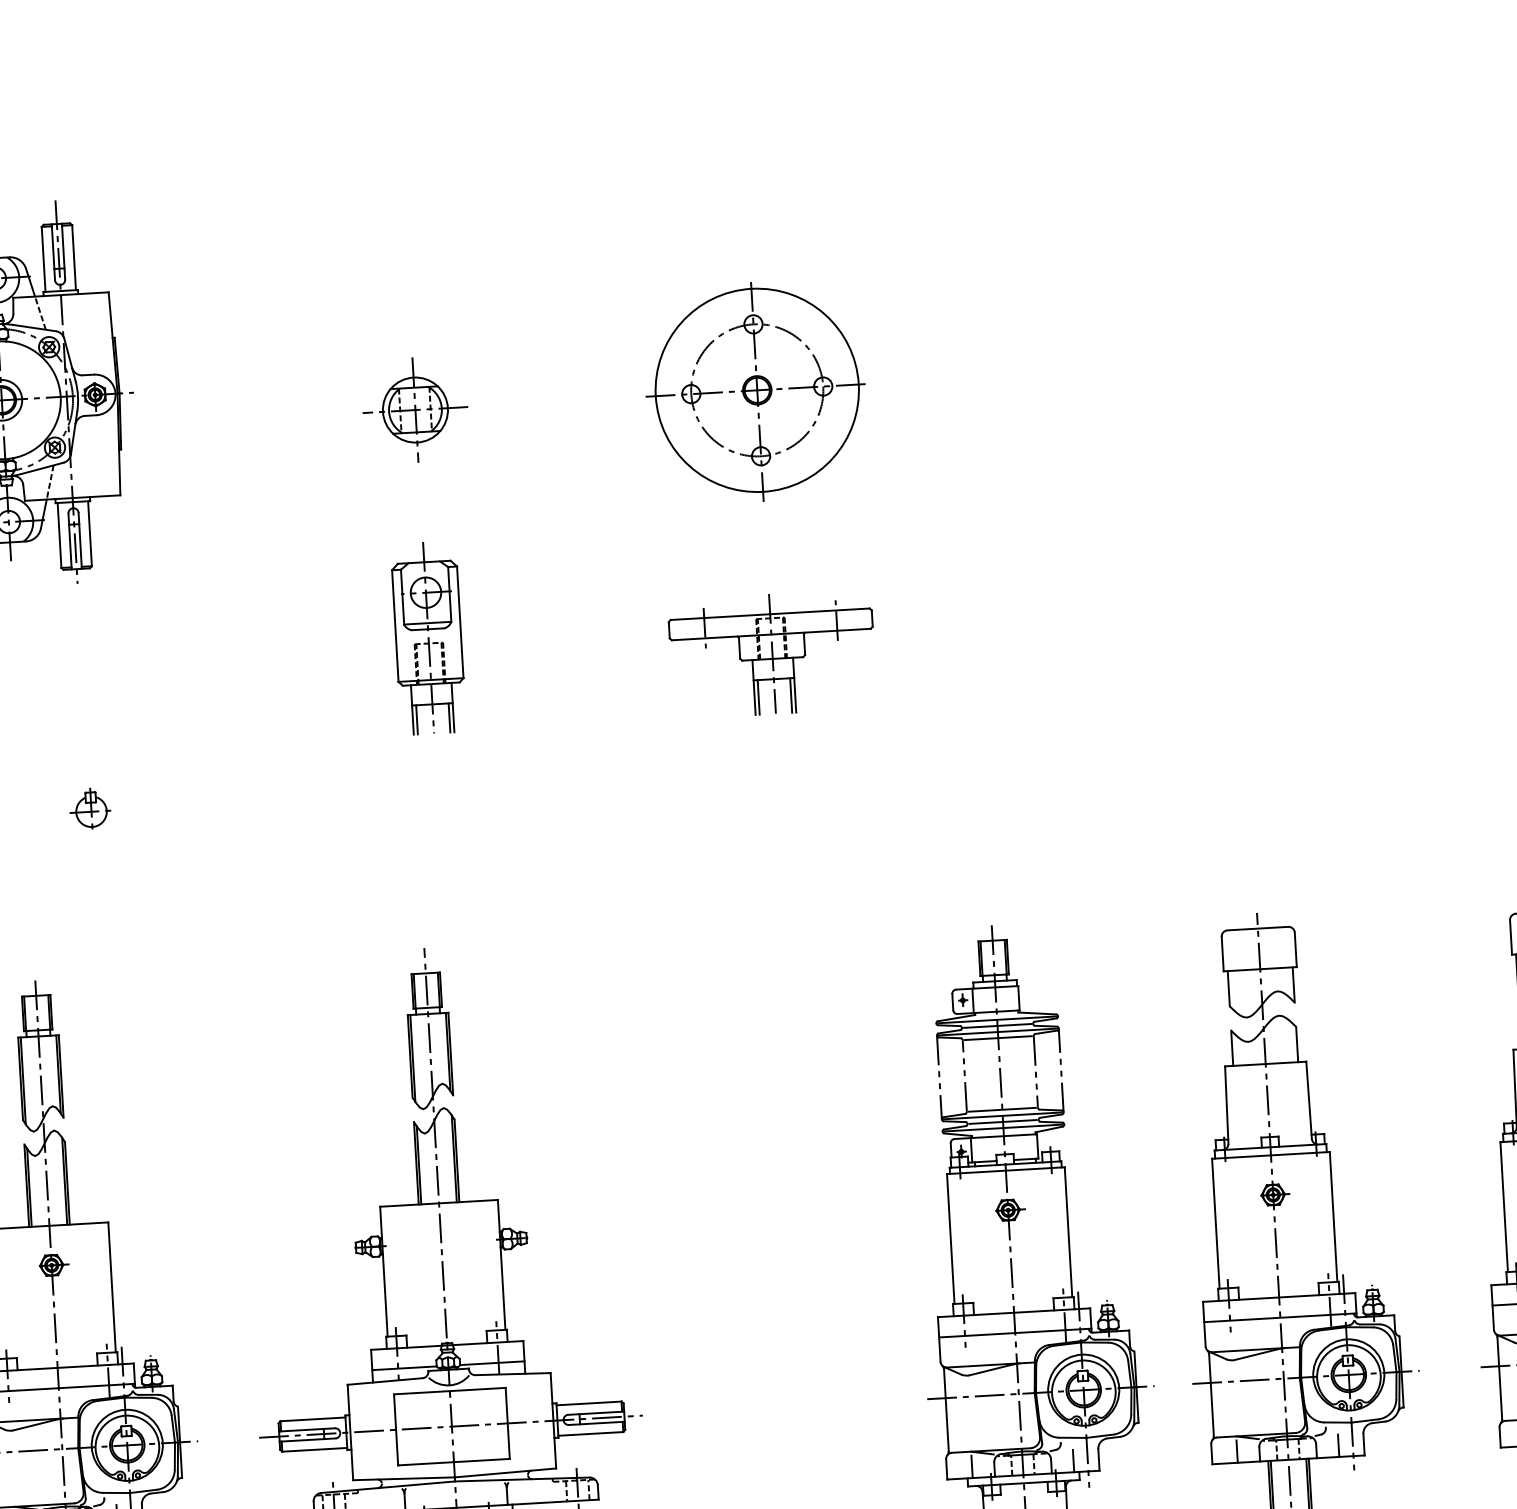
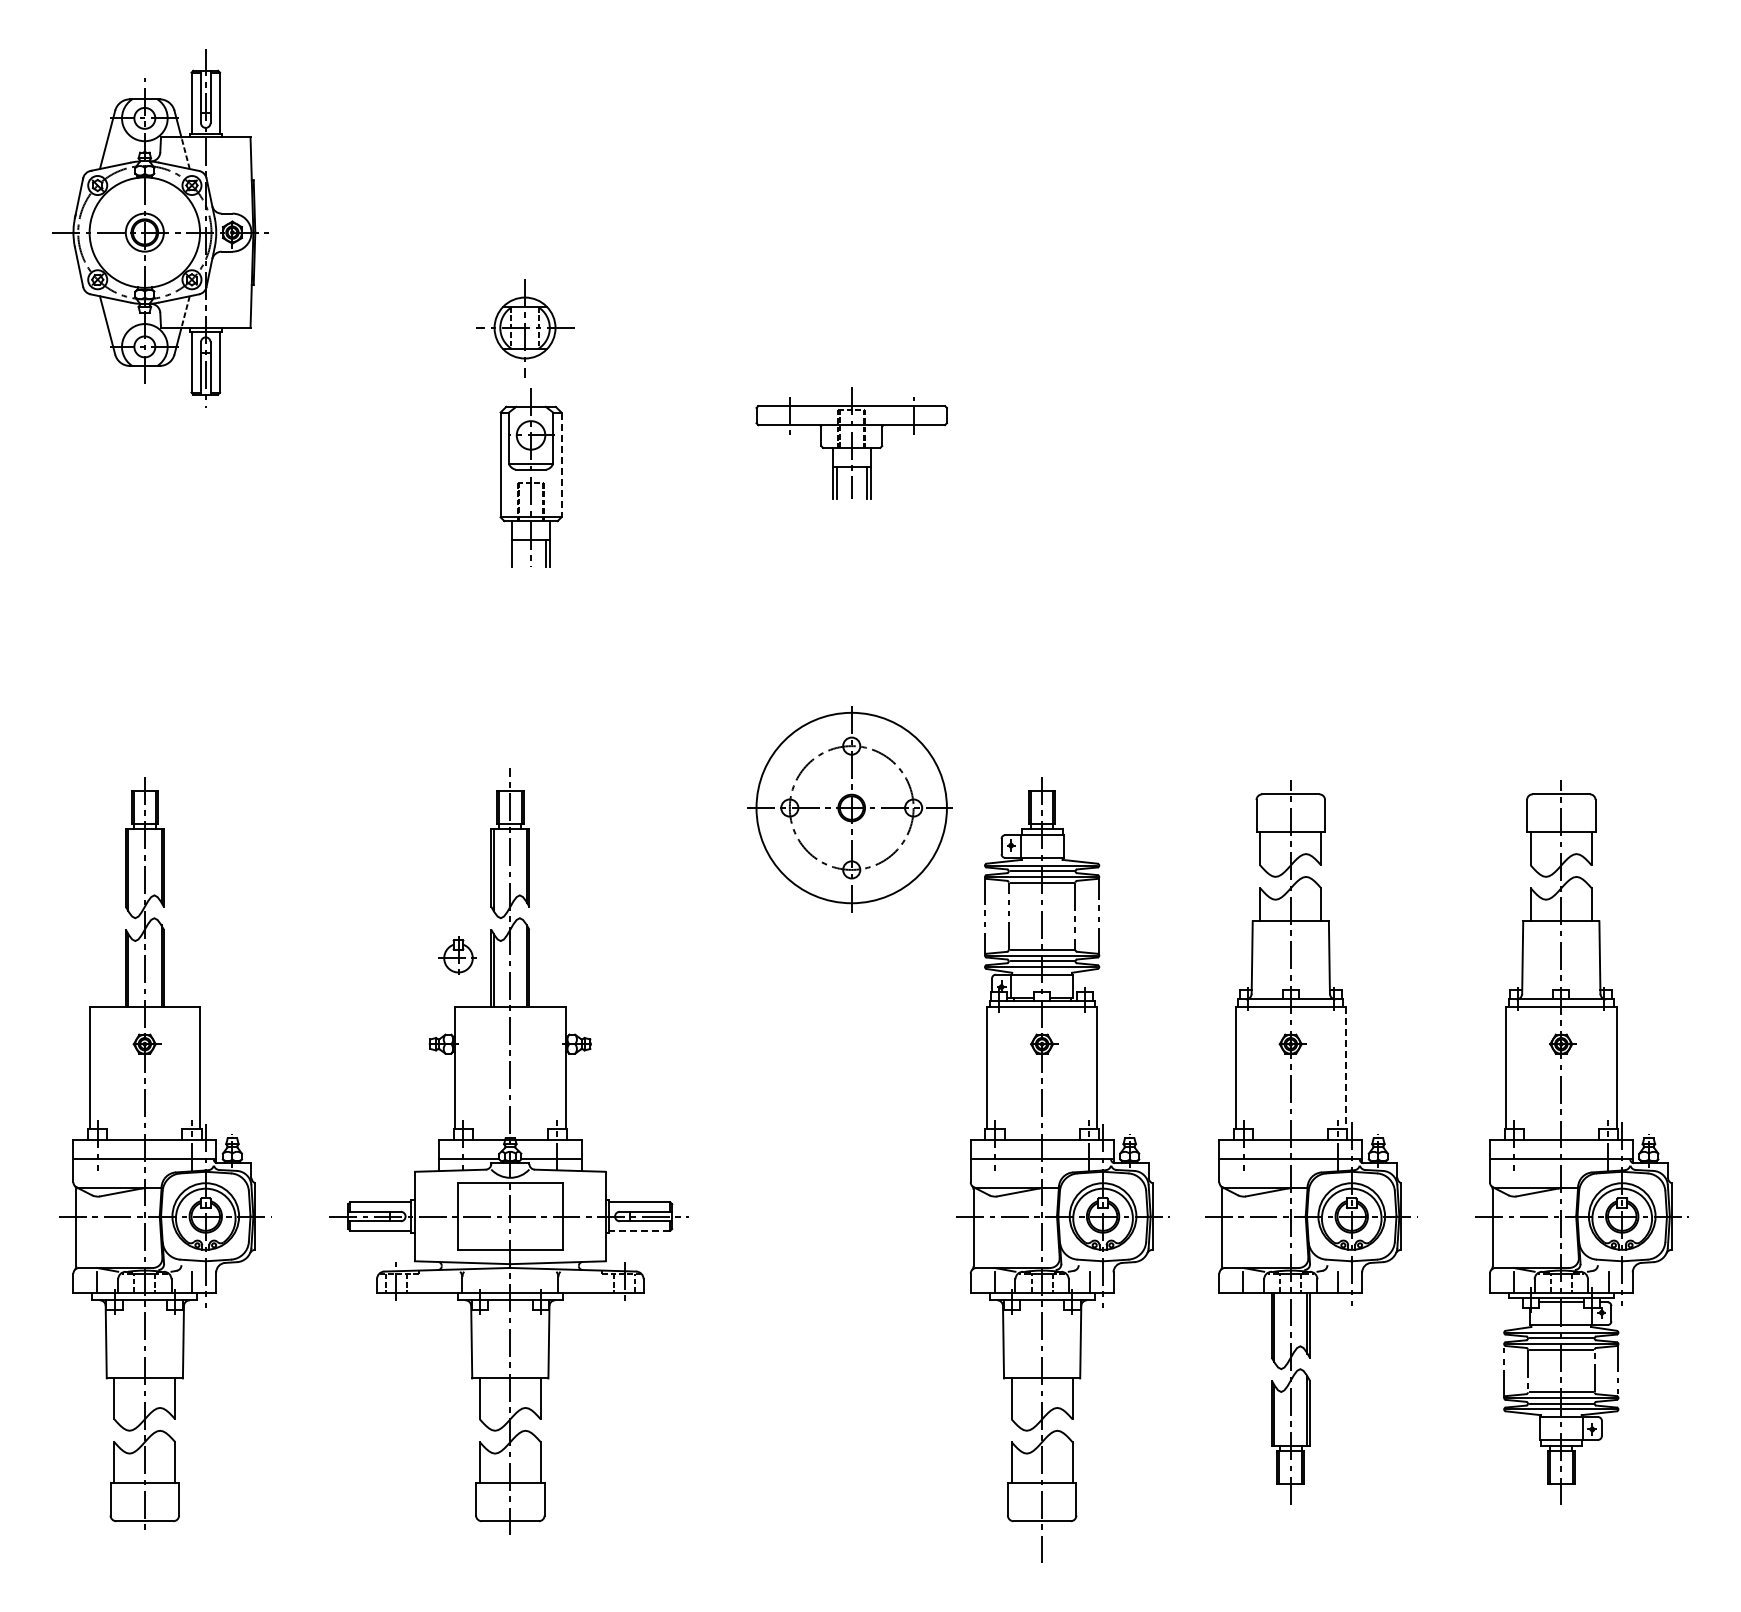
part: (754, 392) -> (849, 809), moved
part: (415, 410) -> (525, 328), moved
line: (460, 622) -> (561, 465), solid -> dashed
part: (772, 654) -> (851, 443), moved
line: (416, 719) -> (515, 553), removed
part: (90, 808) -> (457, 955), moved
line: (1334, 1217) -> (1346, 1068), solid -> dashed
line: (590, 1433) -> (639, 1230), solid -> dashed

